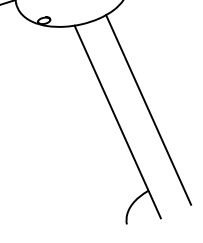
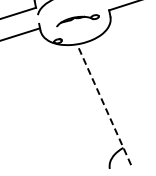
line: (148, 108) -> (123, 96), removed
line: (116, 121) -> (103, 104), solid -> dashed

